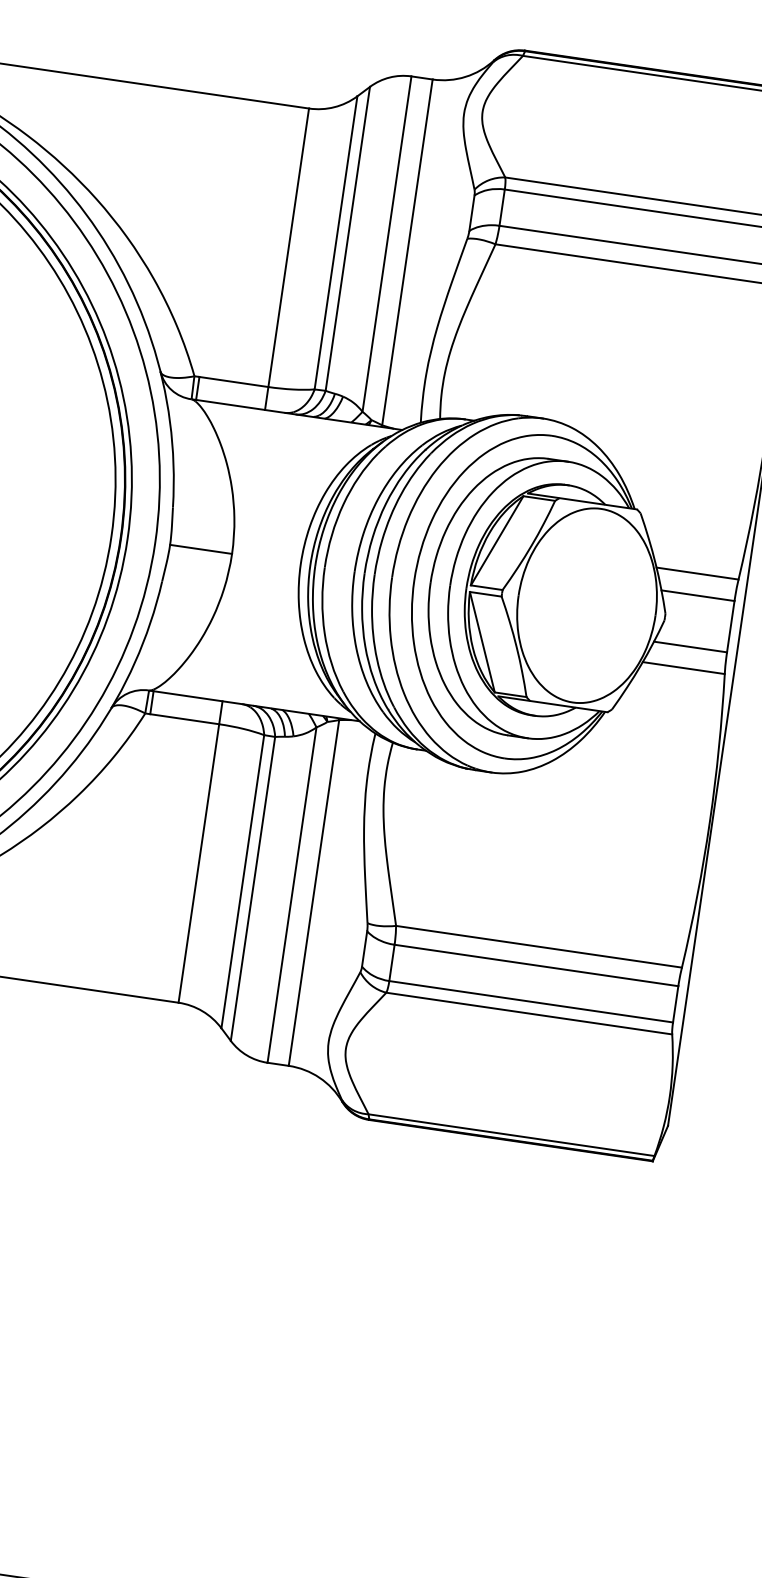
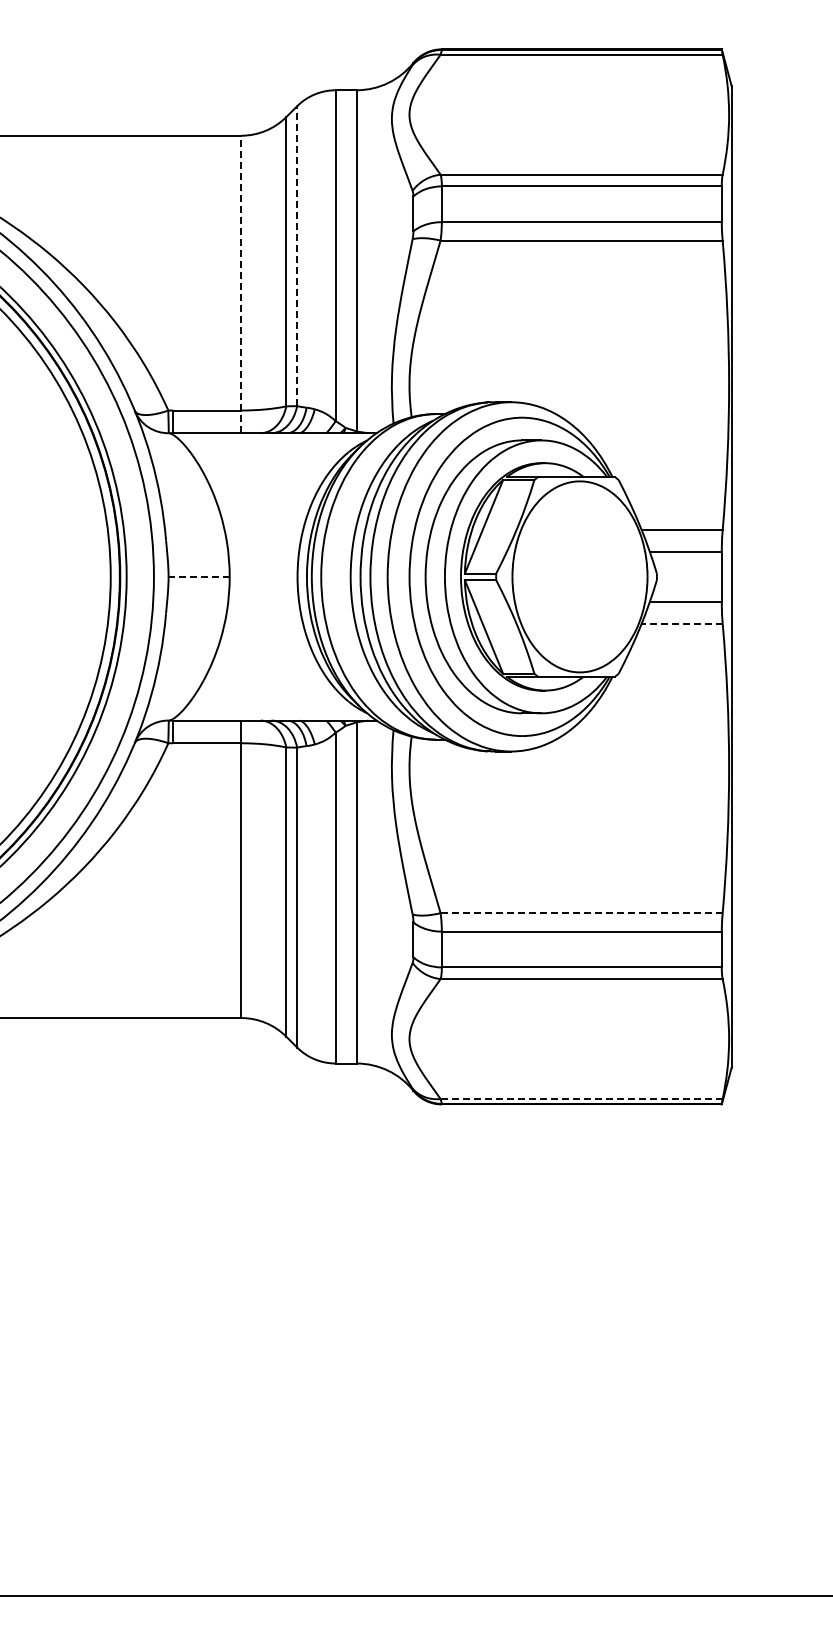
line: (348, 239) -> (297, 256), solid -> dashed
line: (287, 259) -> (241, 284), solid -> dashed
line: (201, 549) -> (199, 576), solid -> dashed
line: (683, 667) -> (681, 623), solid -> dashed
line: (539, 947) -> (582, 913), solid -> dashed
line: (512, 1135) -> (582, 1099), solid -> dashed

